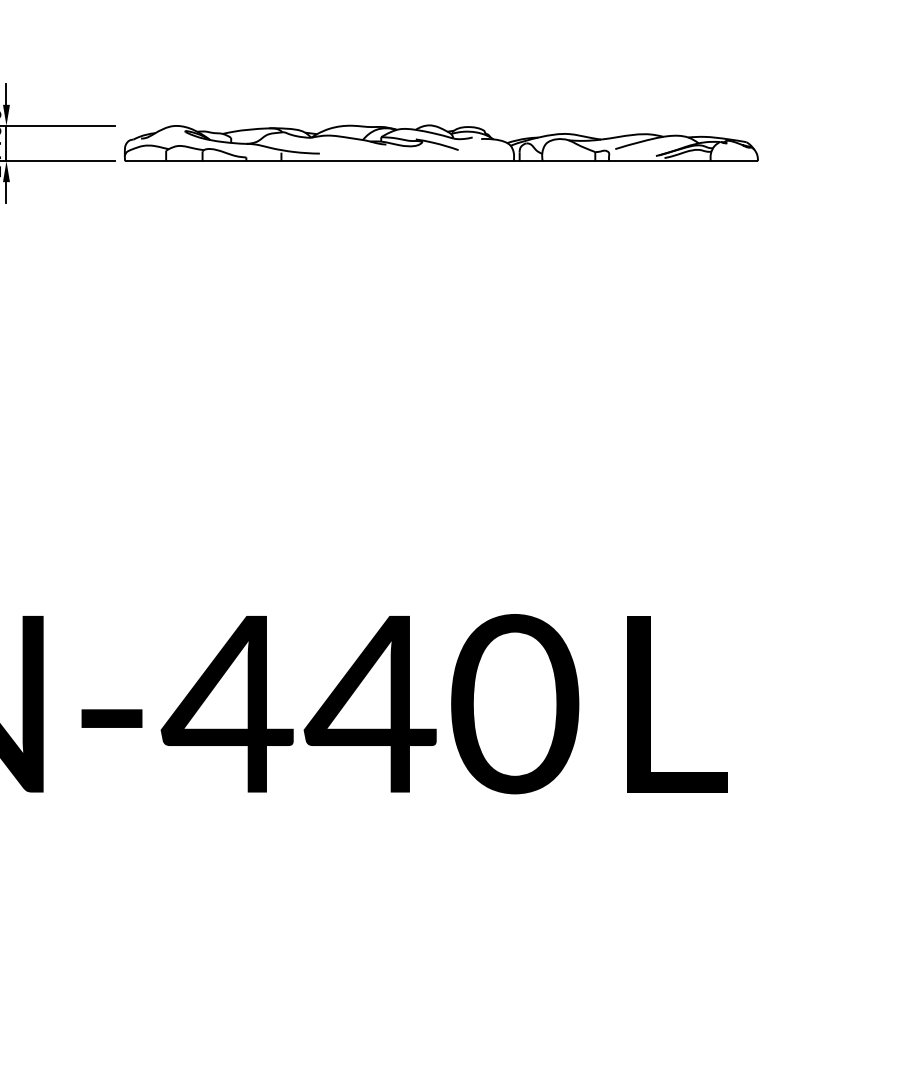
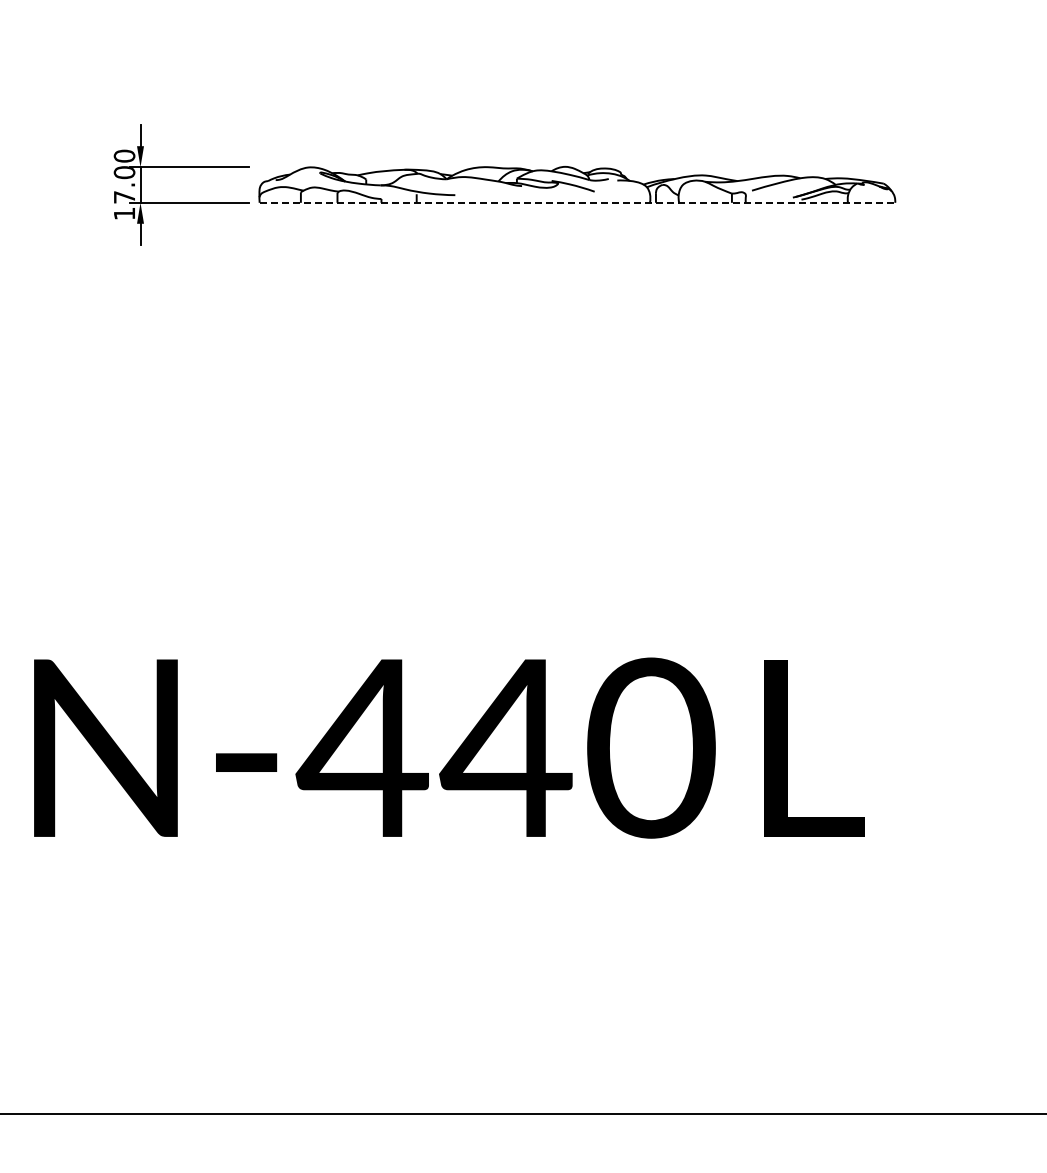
line: (441, 160) -> (577, 202), solid -> dashed

